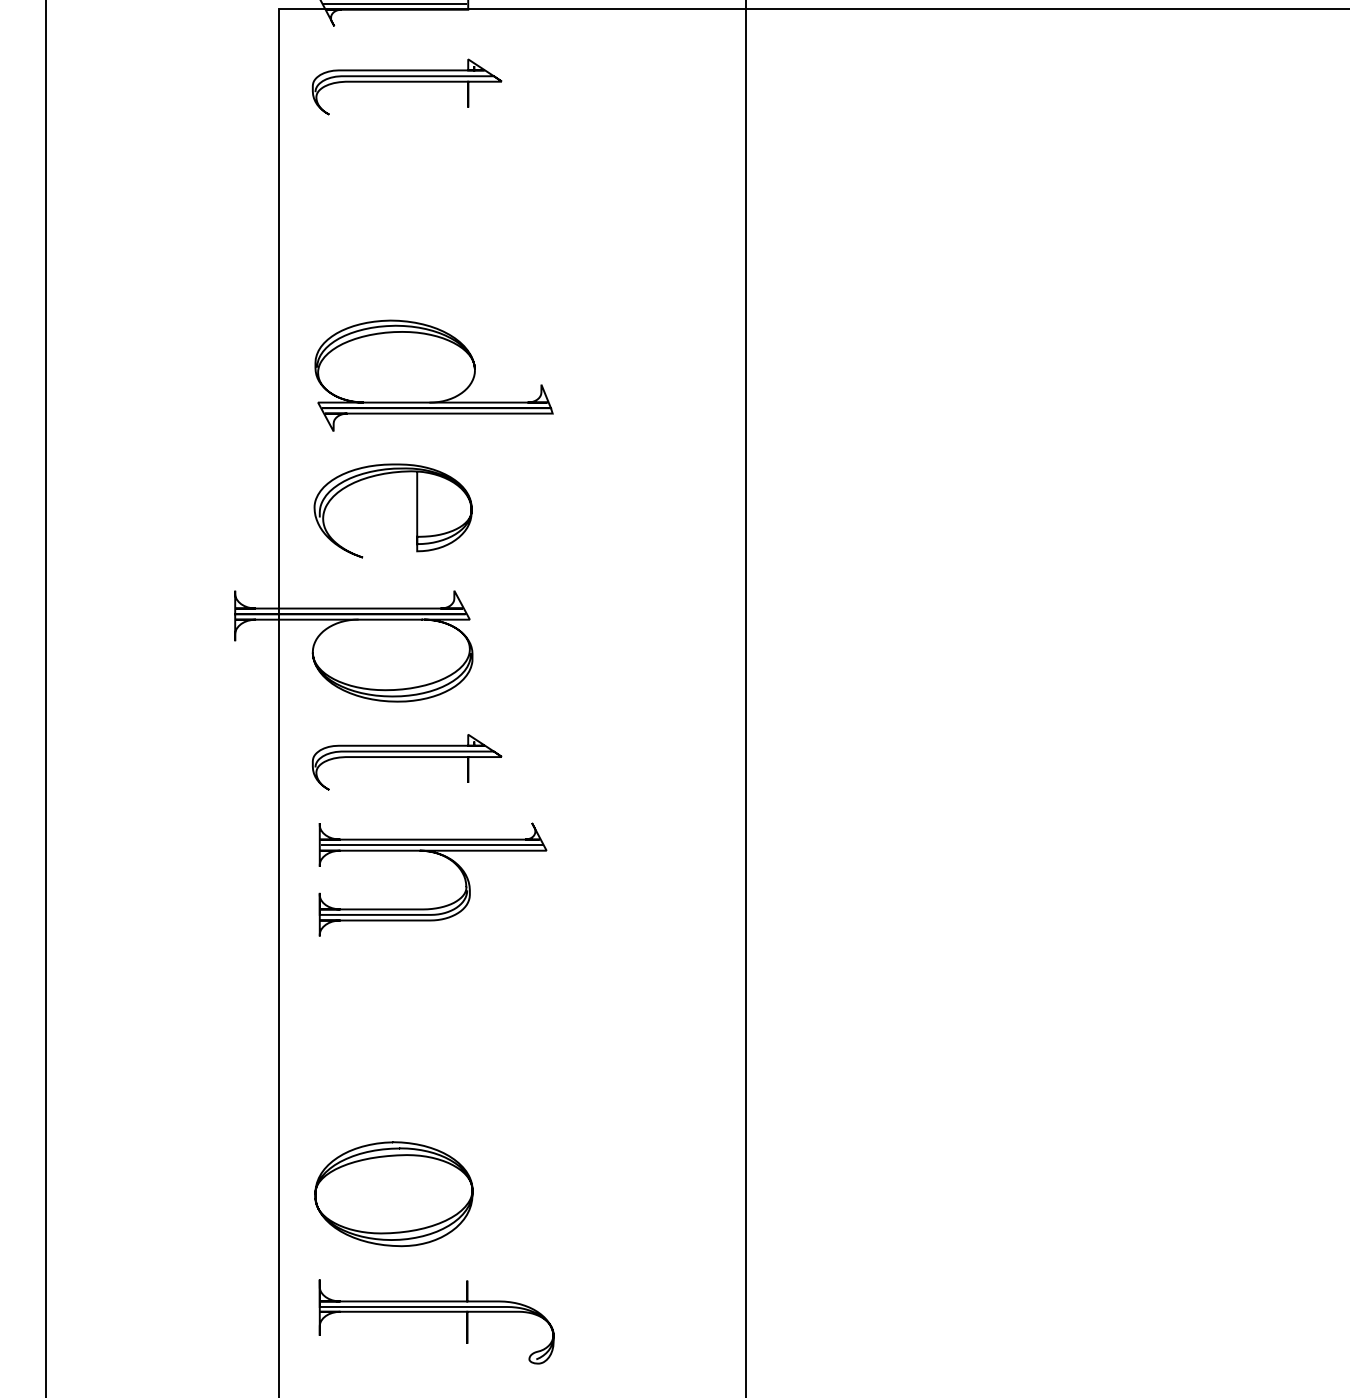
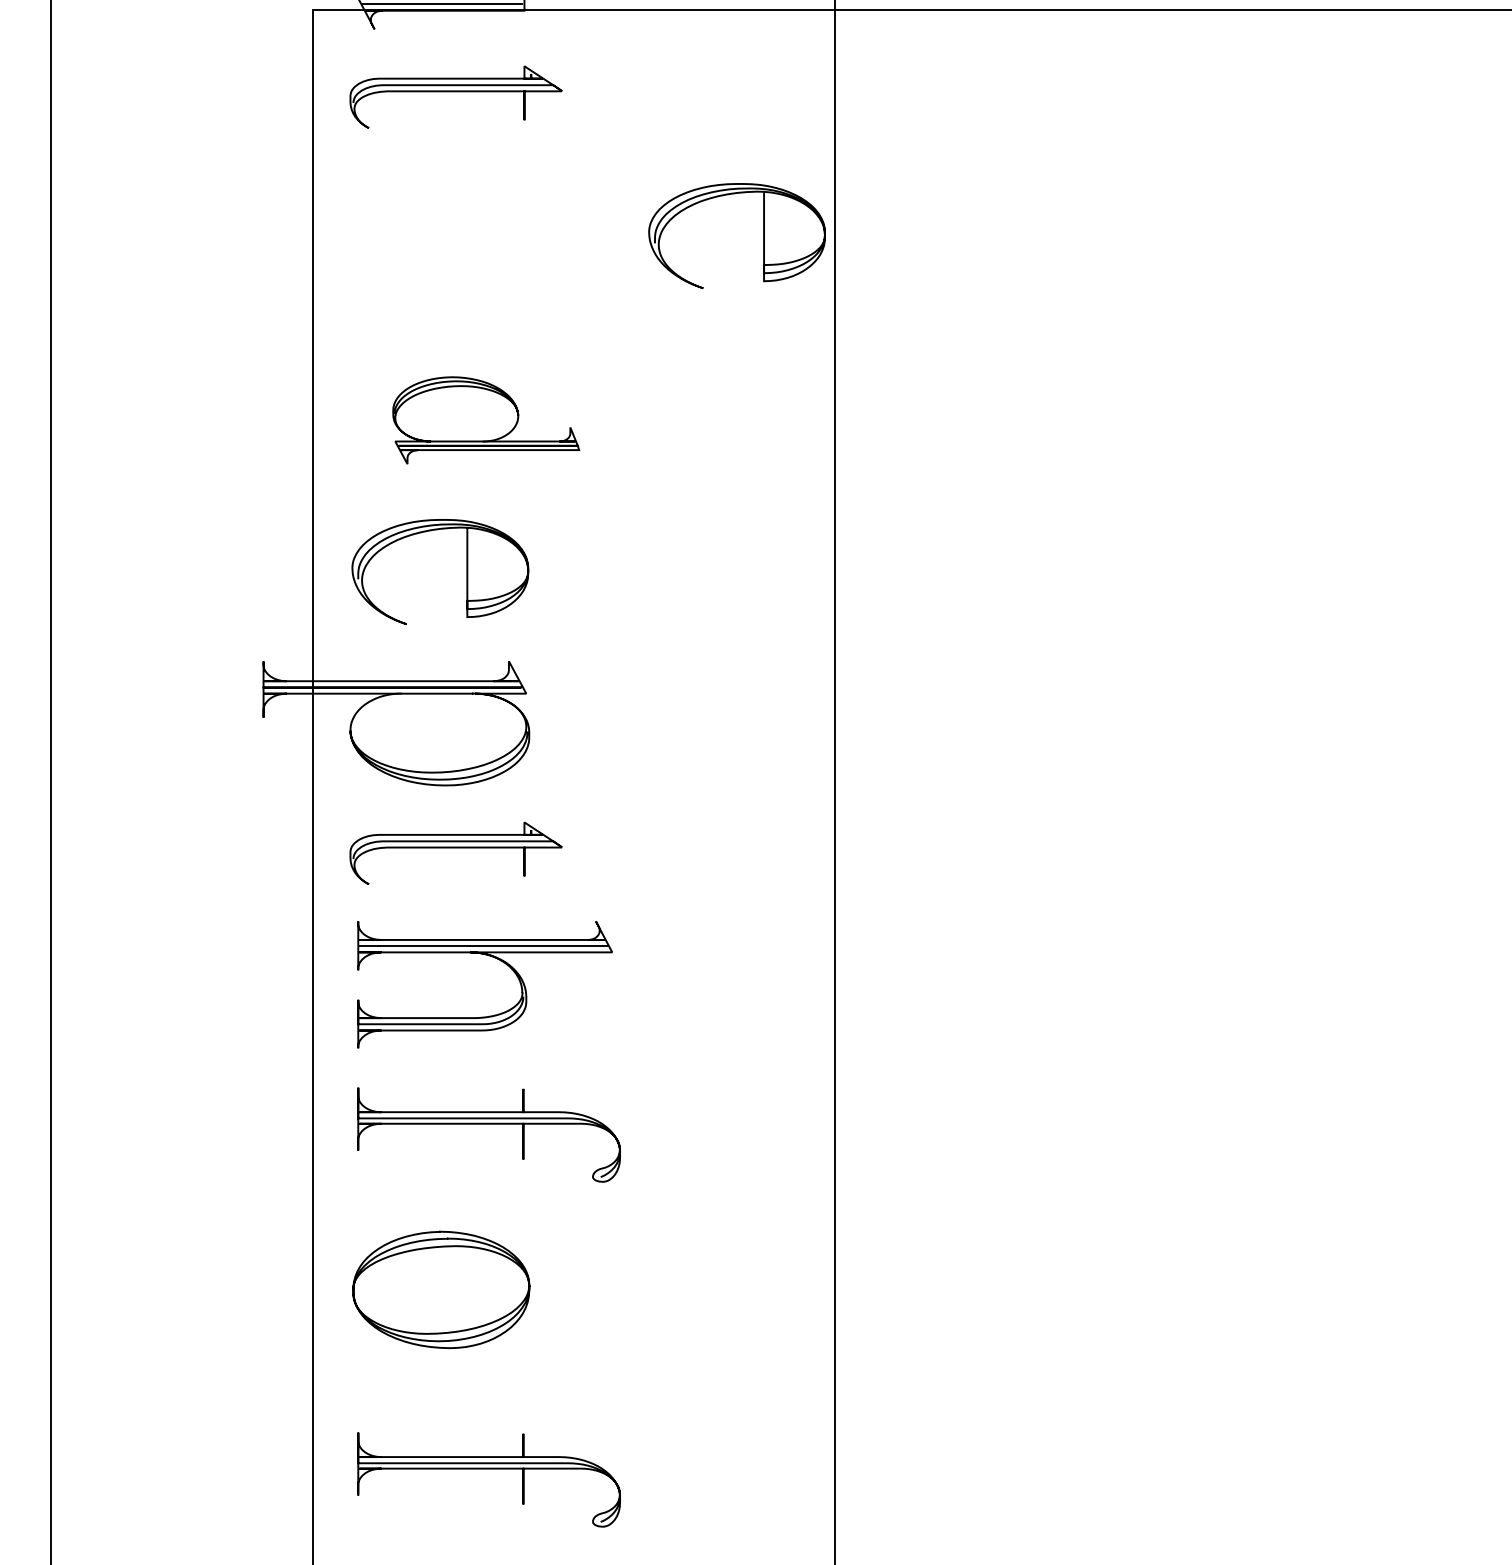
curve: (681, 210) -> (763, 235), added
part: (433, 375) -> (485, 420), size x0.7
curve: (436, 1004) -> (488, 1124), added
curve: (395, 1231) -> (443, 1331), moved

